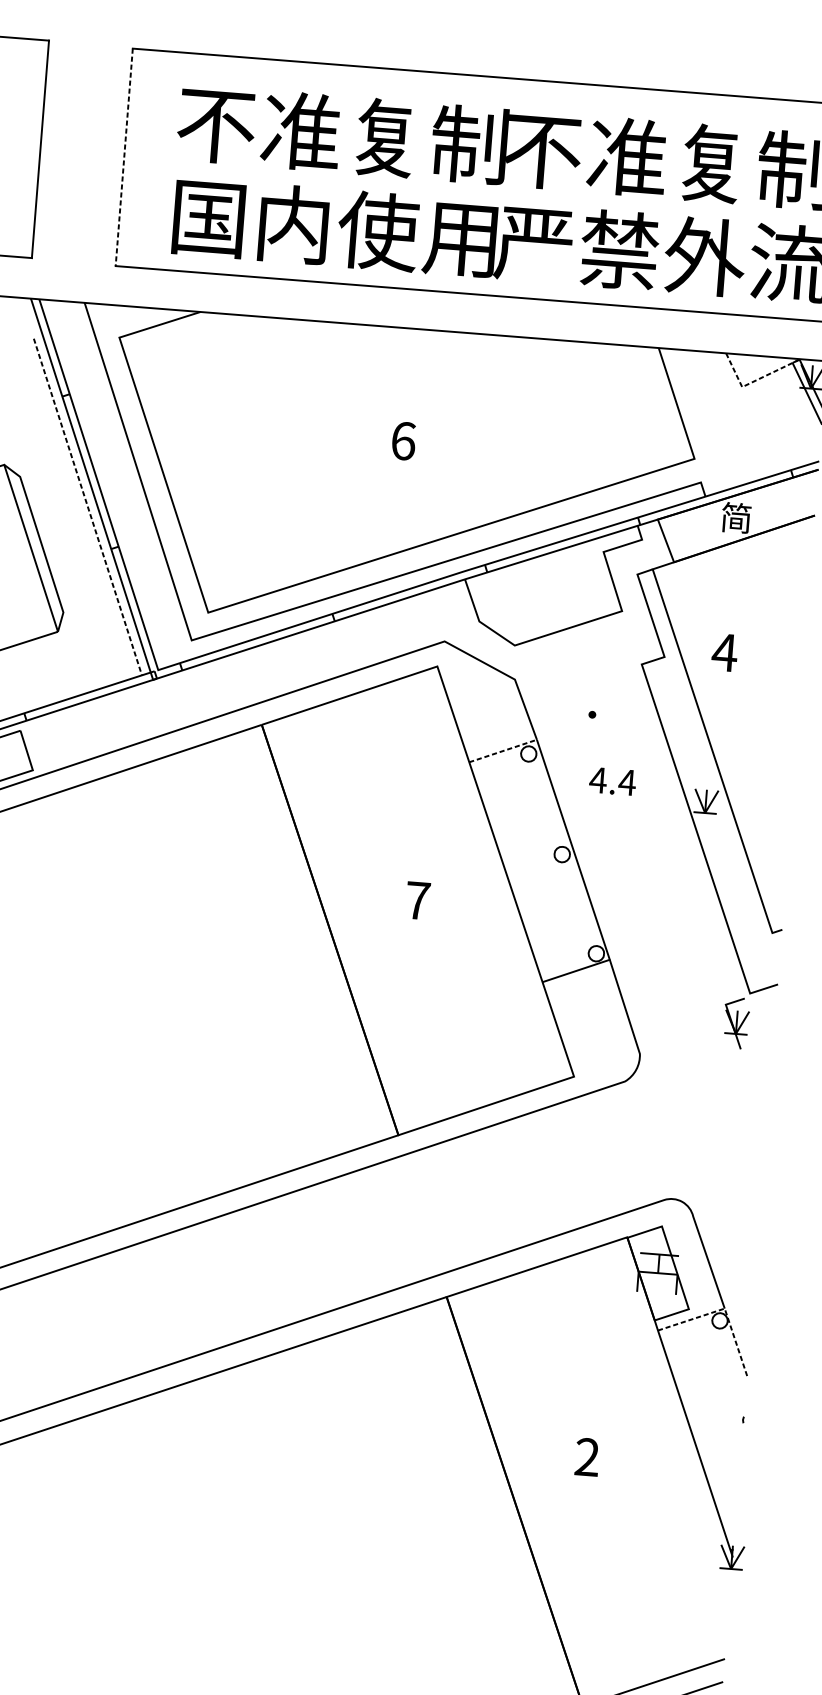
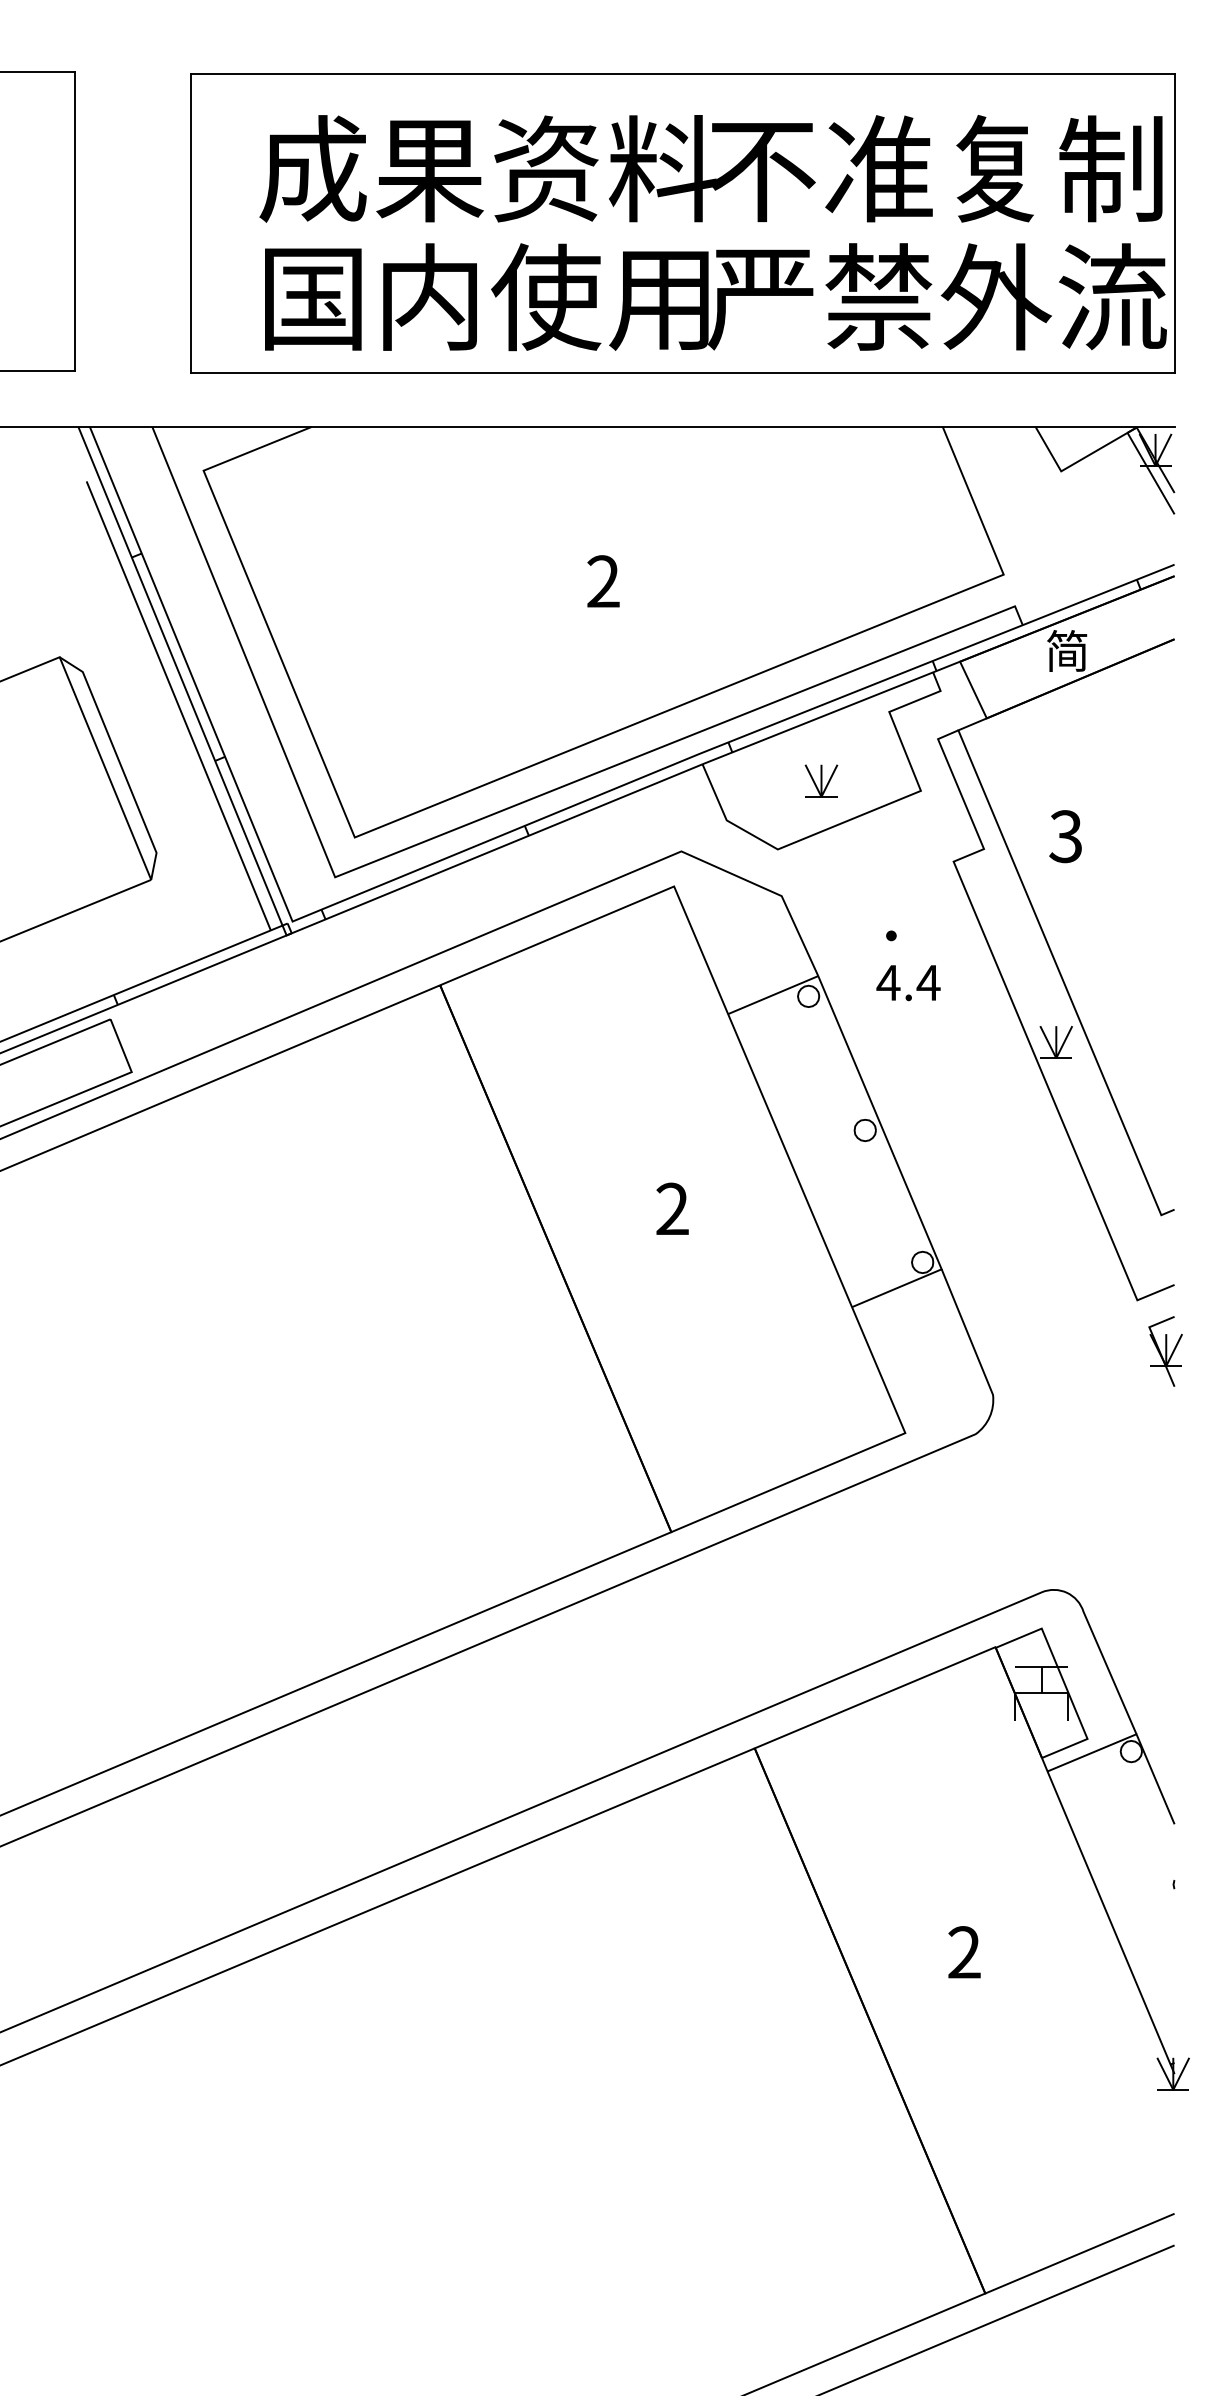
text: (342, 134) -> (487, 168), 不准复制 -> 成果资料
line: (124, 157) -> (190, 223), dashed -> solid
line: (754, 380) -> (1077, 461), dashed -> solid
text: (403, 440) -> (603, 581), 6 -> 2
line: (87, 506) -> (178, 705), dashed -> solid
part: (550, 597) -> (821, 780), added
text: (724, 652) -> (1065, 836), 4 -> 3
line: (503, 751) -> (773, 995), dashed -> solid
text: (612, 781) -> (908, 983), moved
text: (417, 900) -> (672, 1208), 7 -> 2
part: (736, 1023) -> (1165, 1351), moved
line: (724, 1308) -> (1136, 1734), dashed -> solid

